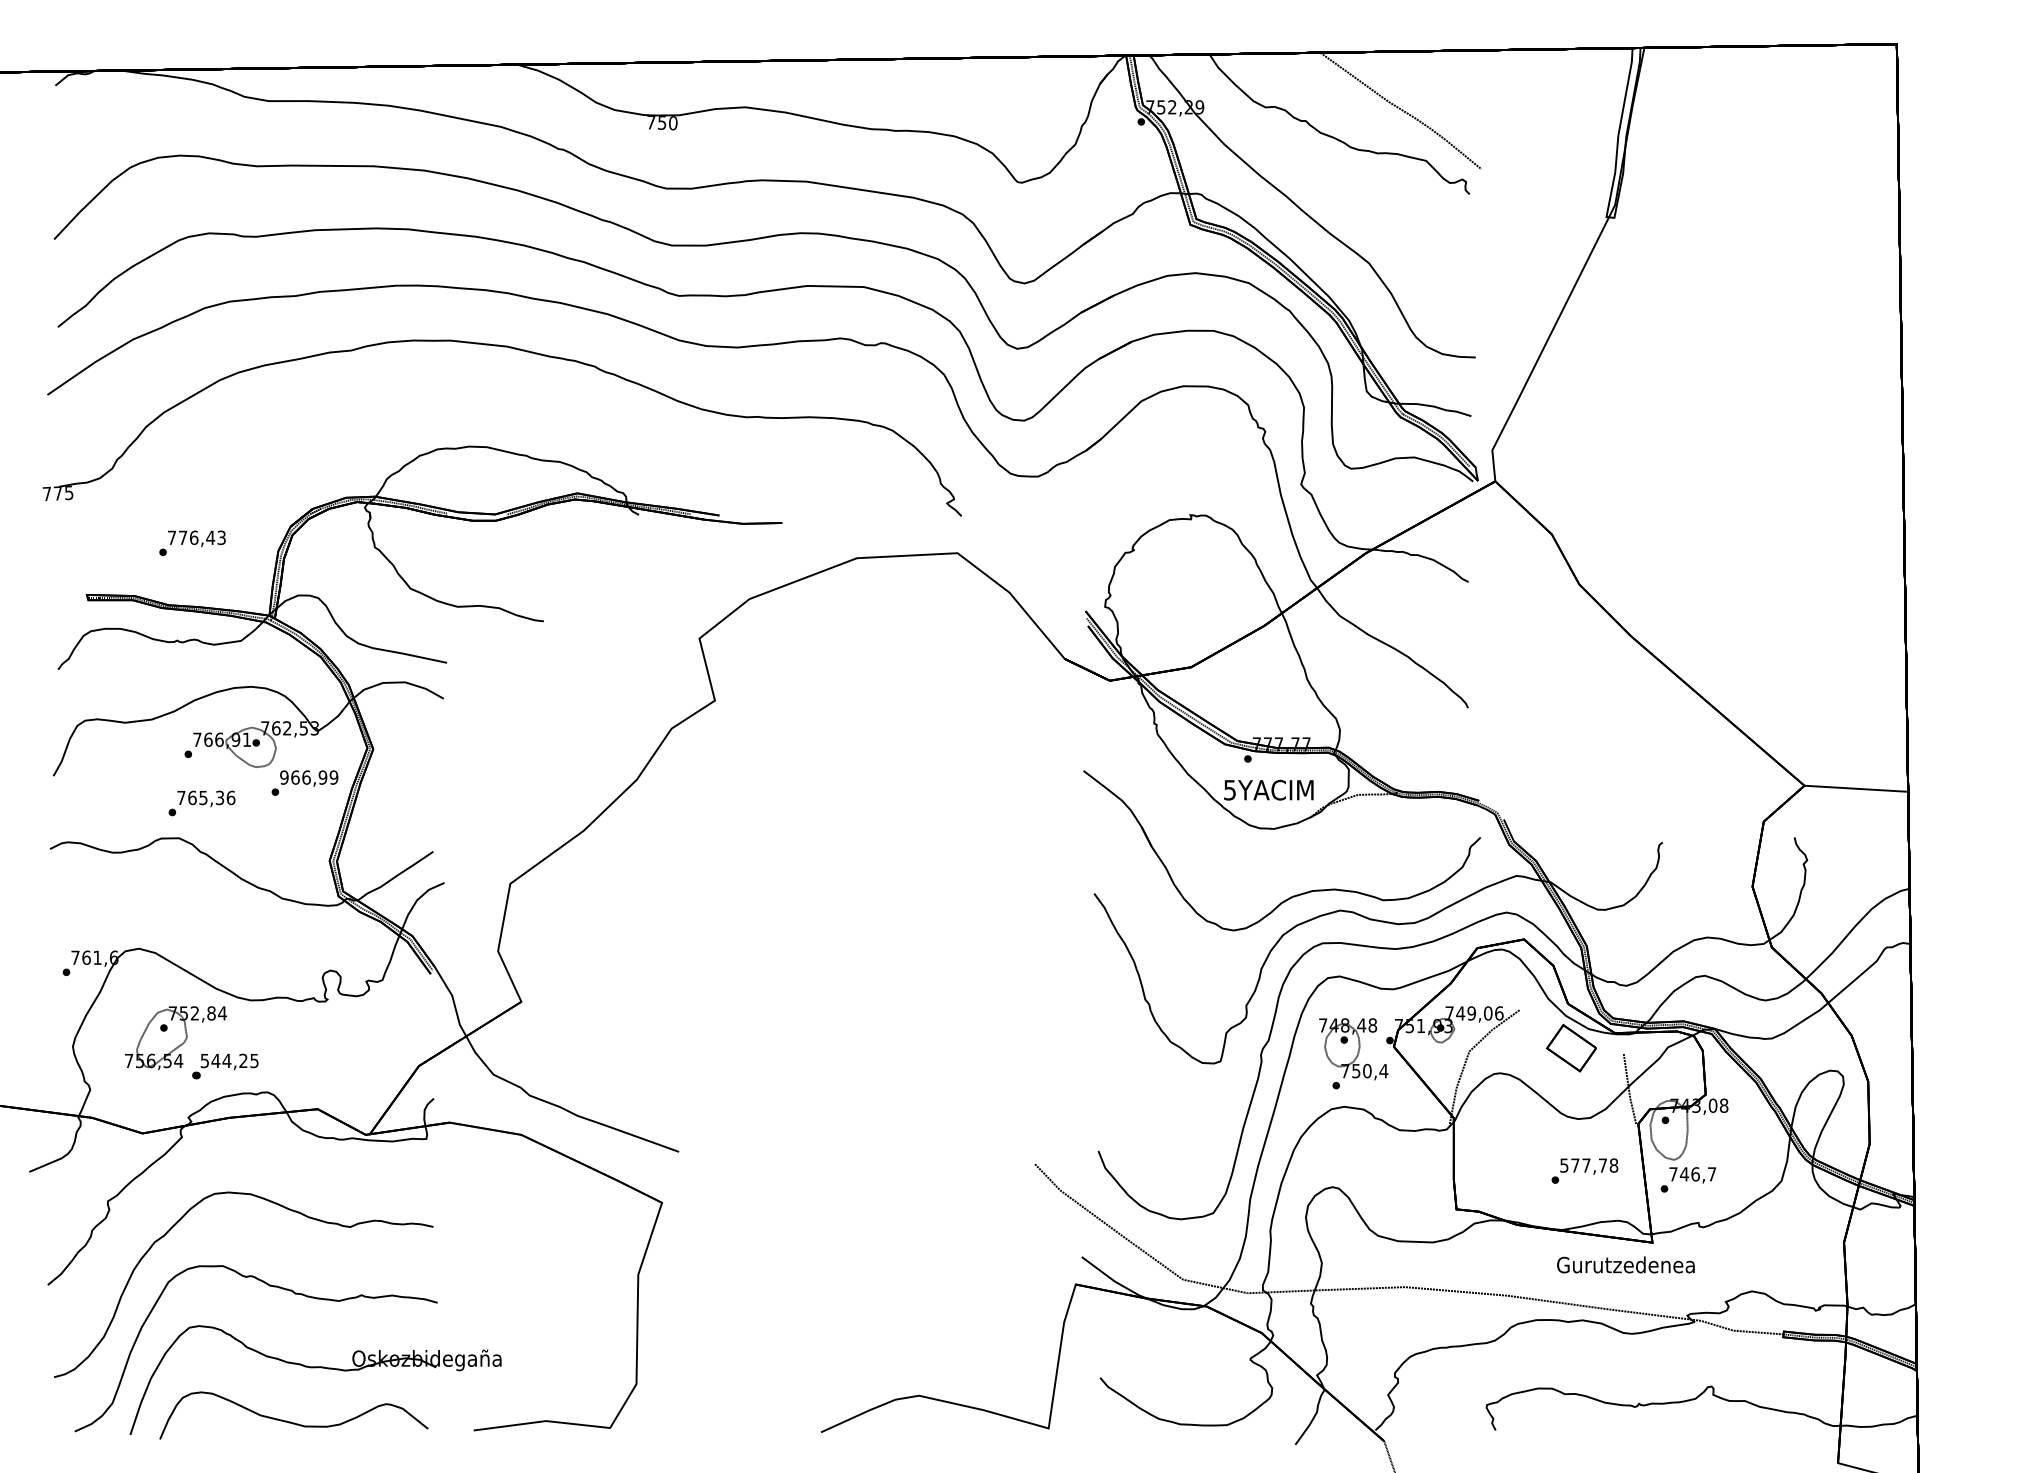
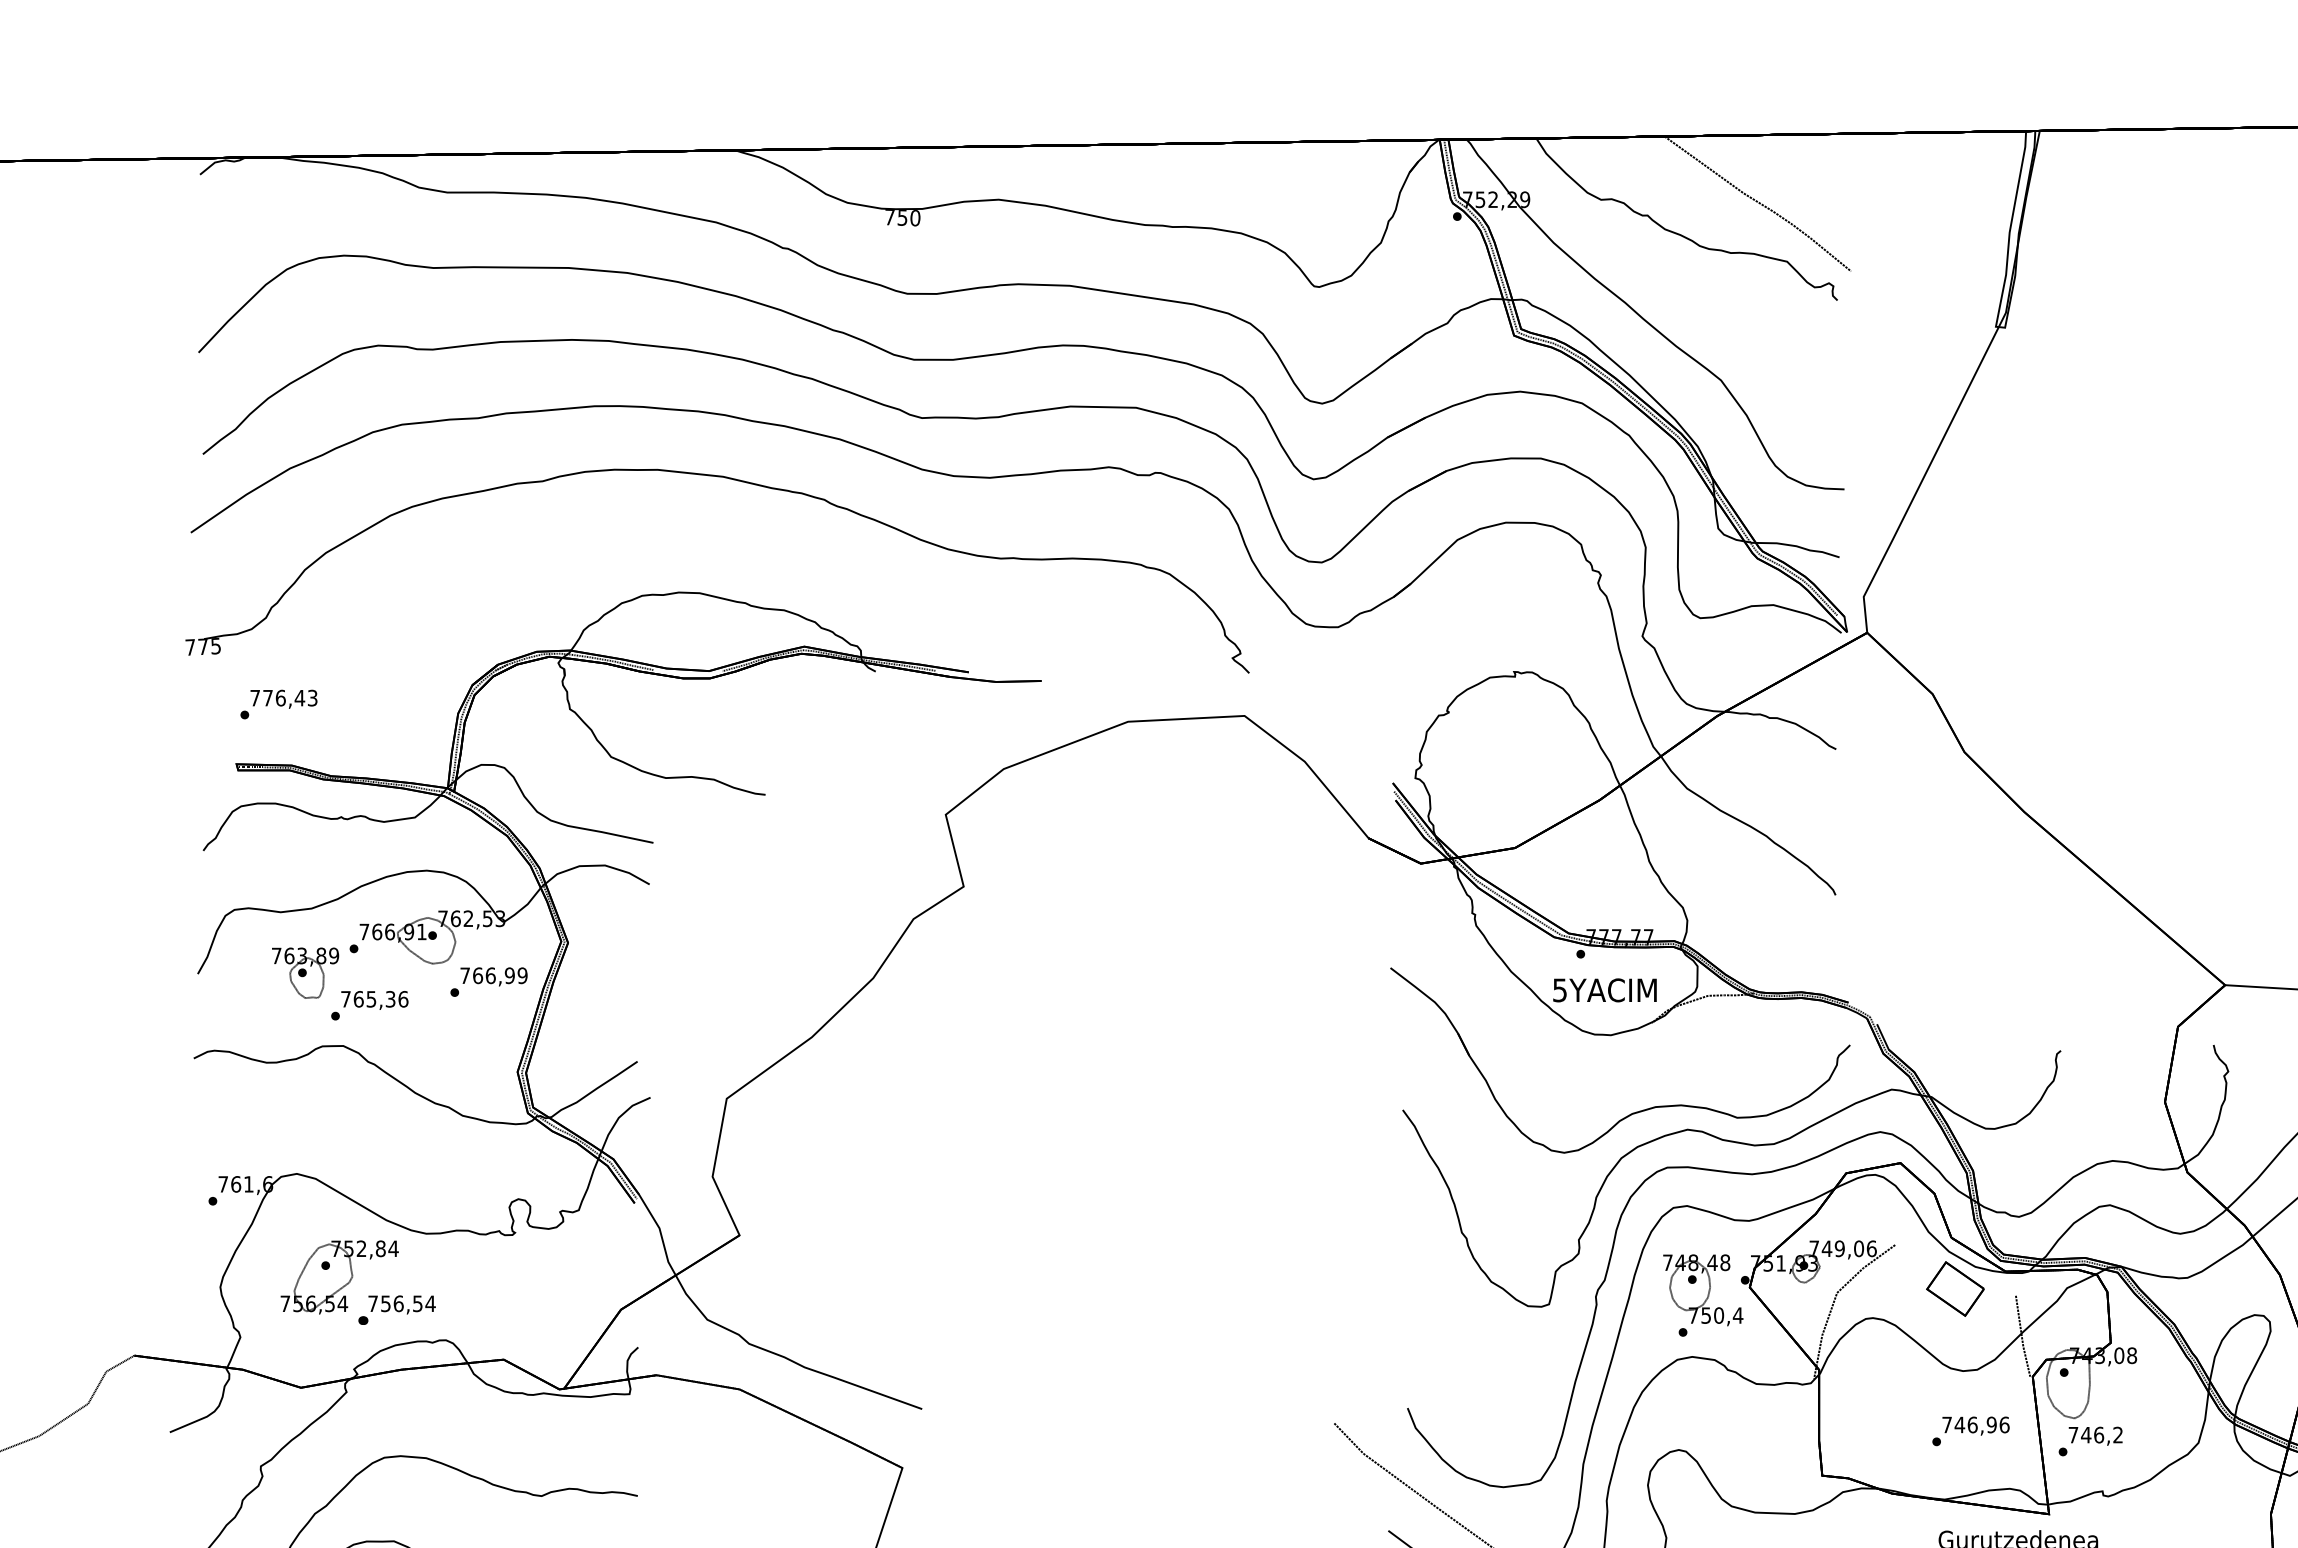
text: (192, 543) -> (278, 704), moved
part: (146, 775) -> (305, 973), added
text: (284, 777) -> (465, 975), 966,99 -> 766,99
text: (229, 1060) -> (401, 1303), 544,25 -> 756,54
text: (1589, 1165) -> (1976, 1424), 577,78 -> 746,96
text: (1712, 1174) -> (2118, 1435), 746,7 -> 746,2

